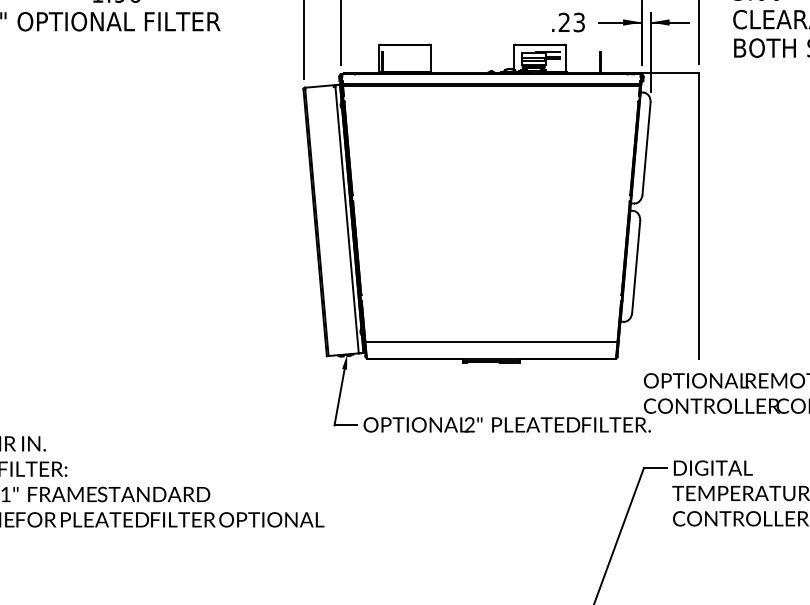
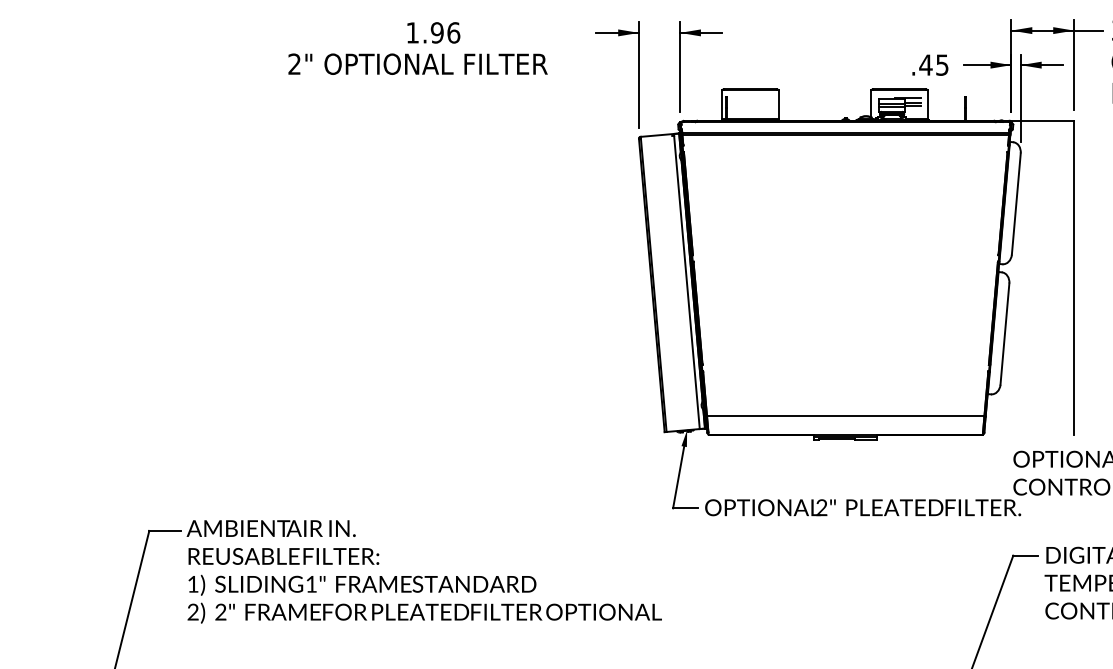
text: (571, 21) -> (933, 64), .23 -> .45

